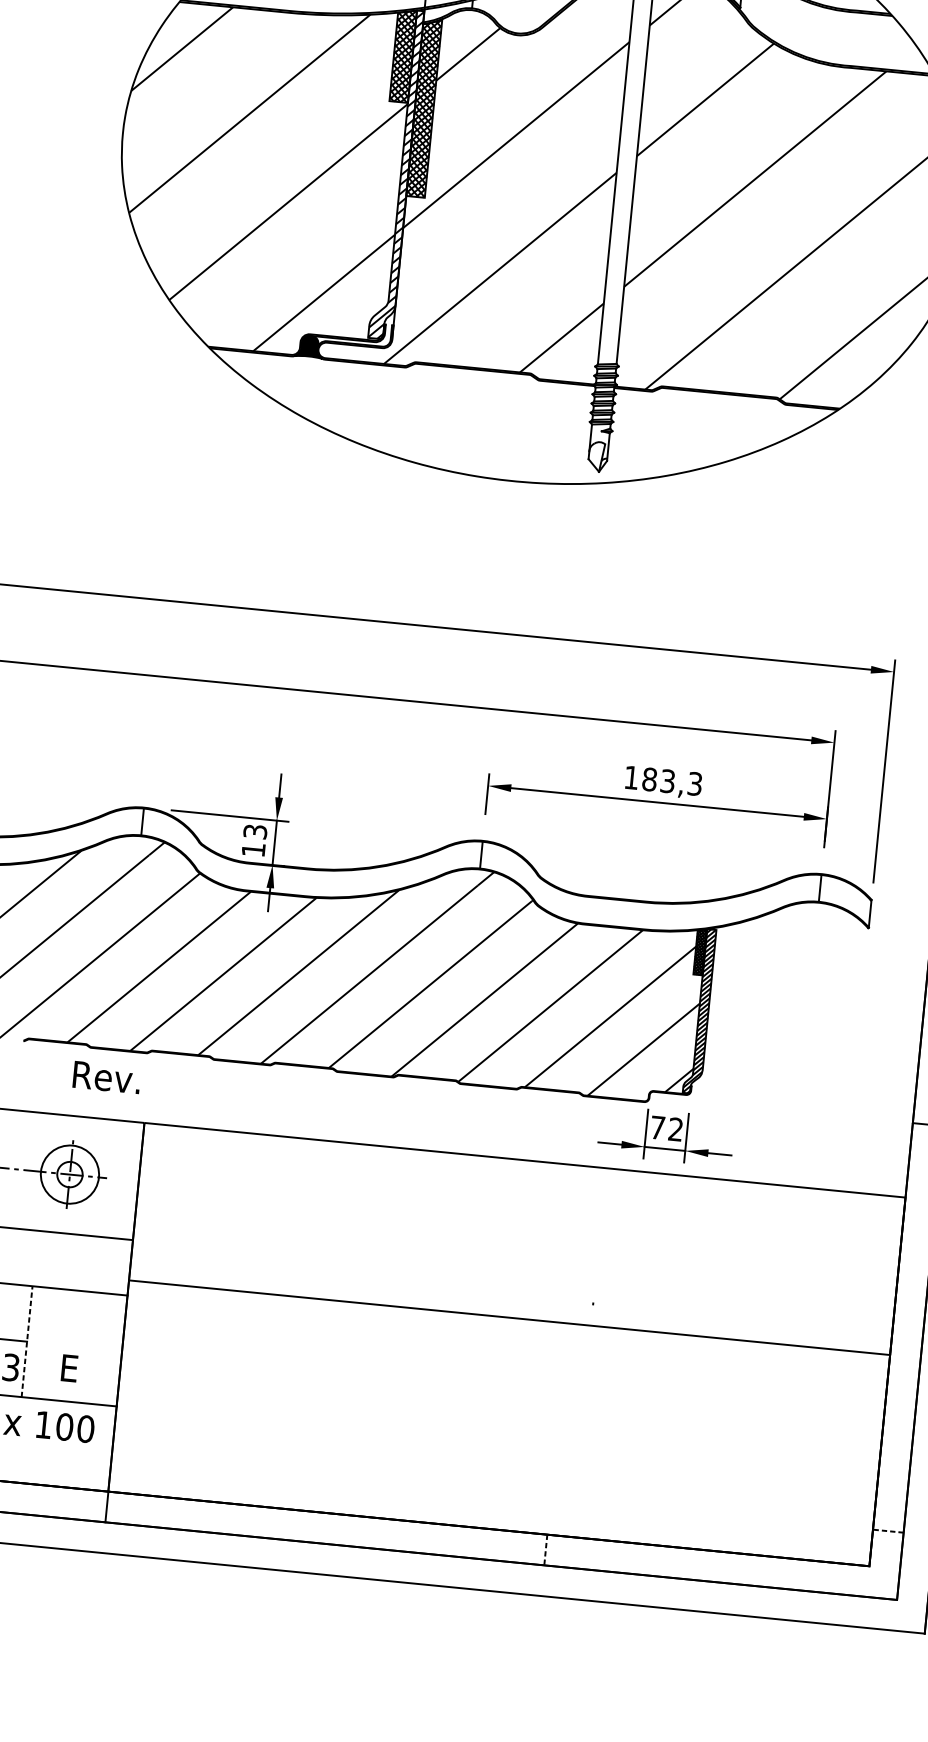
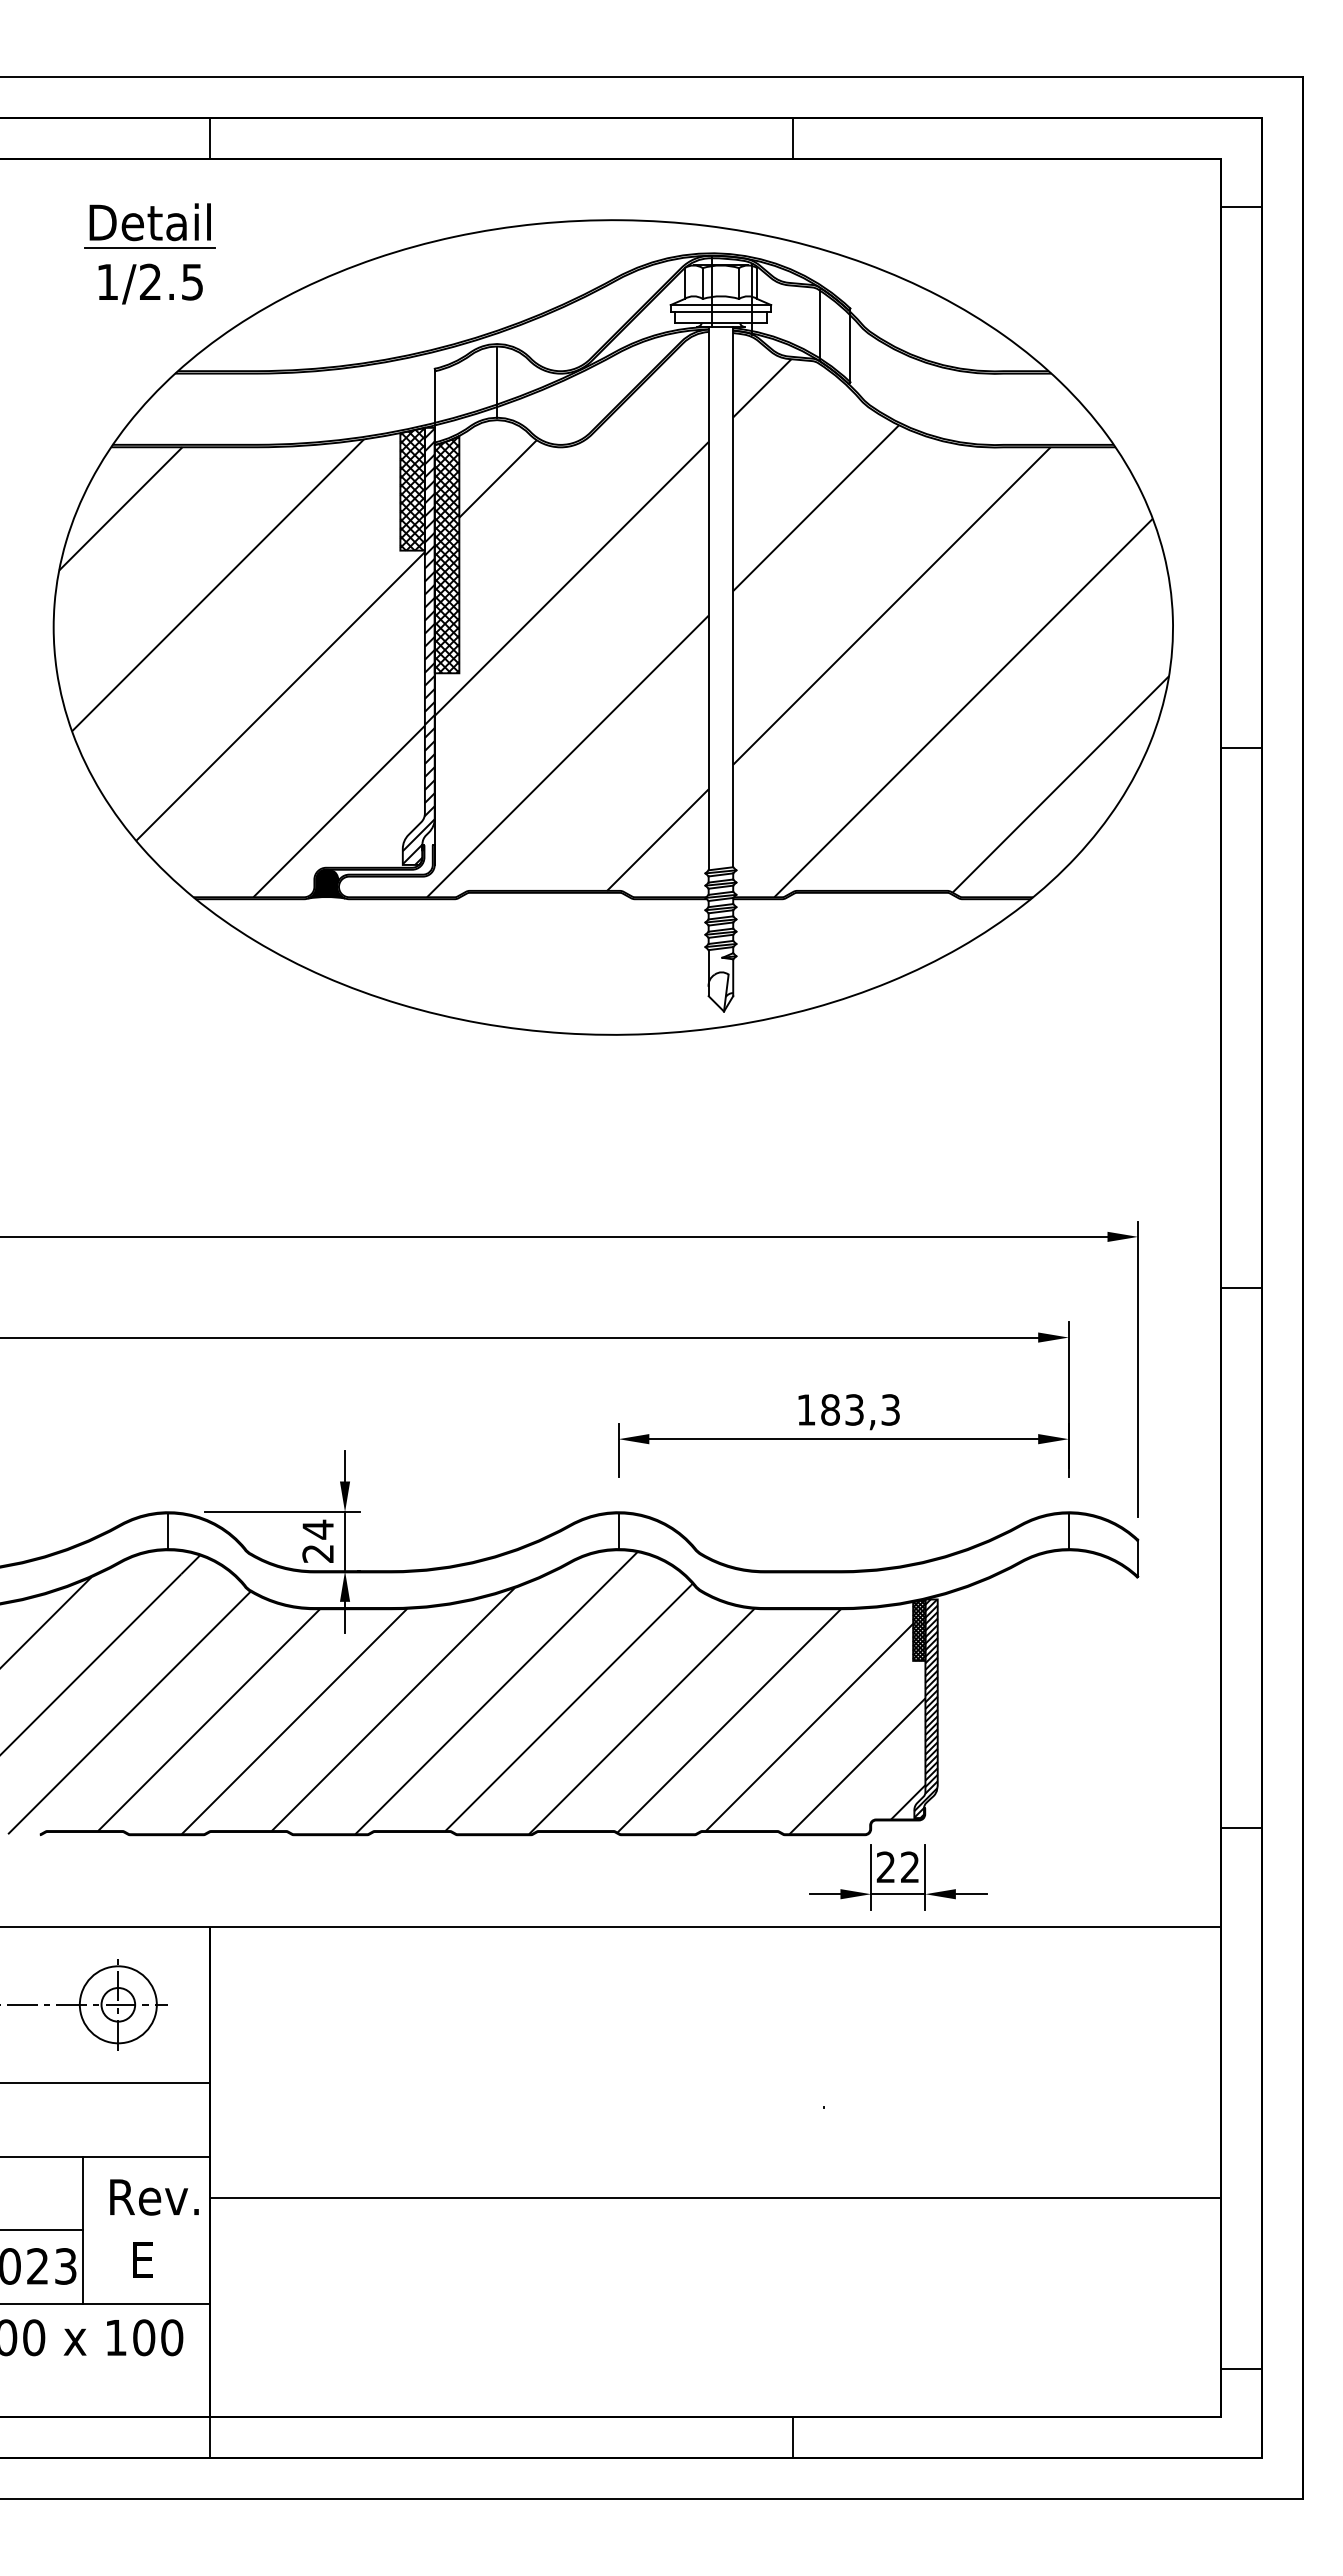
text: (254, 839) -> (318, 1540), 13 -> 24
text: (106, 1077) -> (154, 2197), moved
text: (657, 1127) -> (885, 1866), 72 -> 22
line: (509, 1317) -> (715, 2198), moved
line: (27, 1341) -> (83, 2230), dashed -> solid
line: (888, 1531) -> (1241, 2368), dashed -> solid
line: (546, 1550) -> (793, 2438), dashed -> solid

